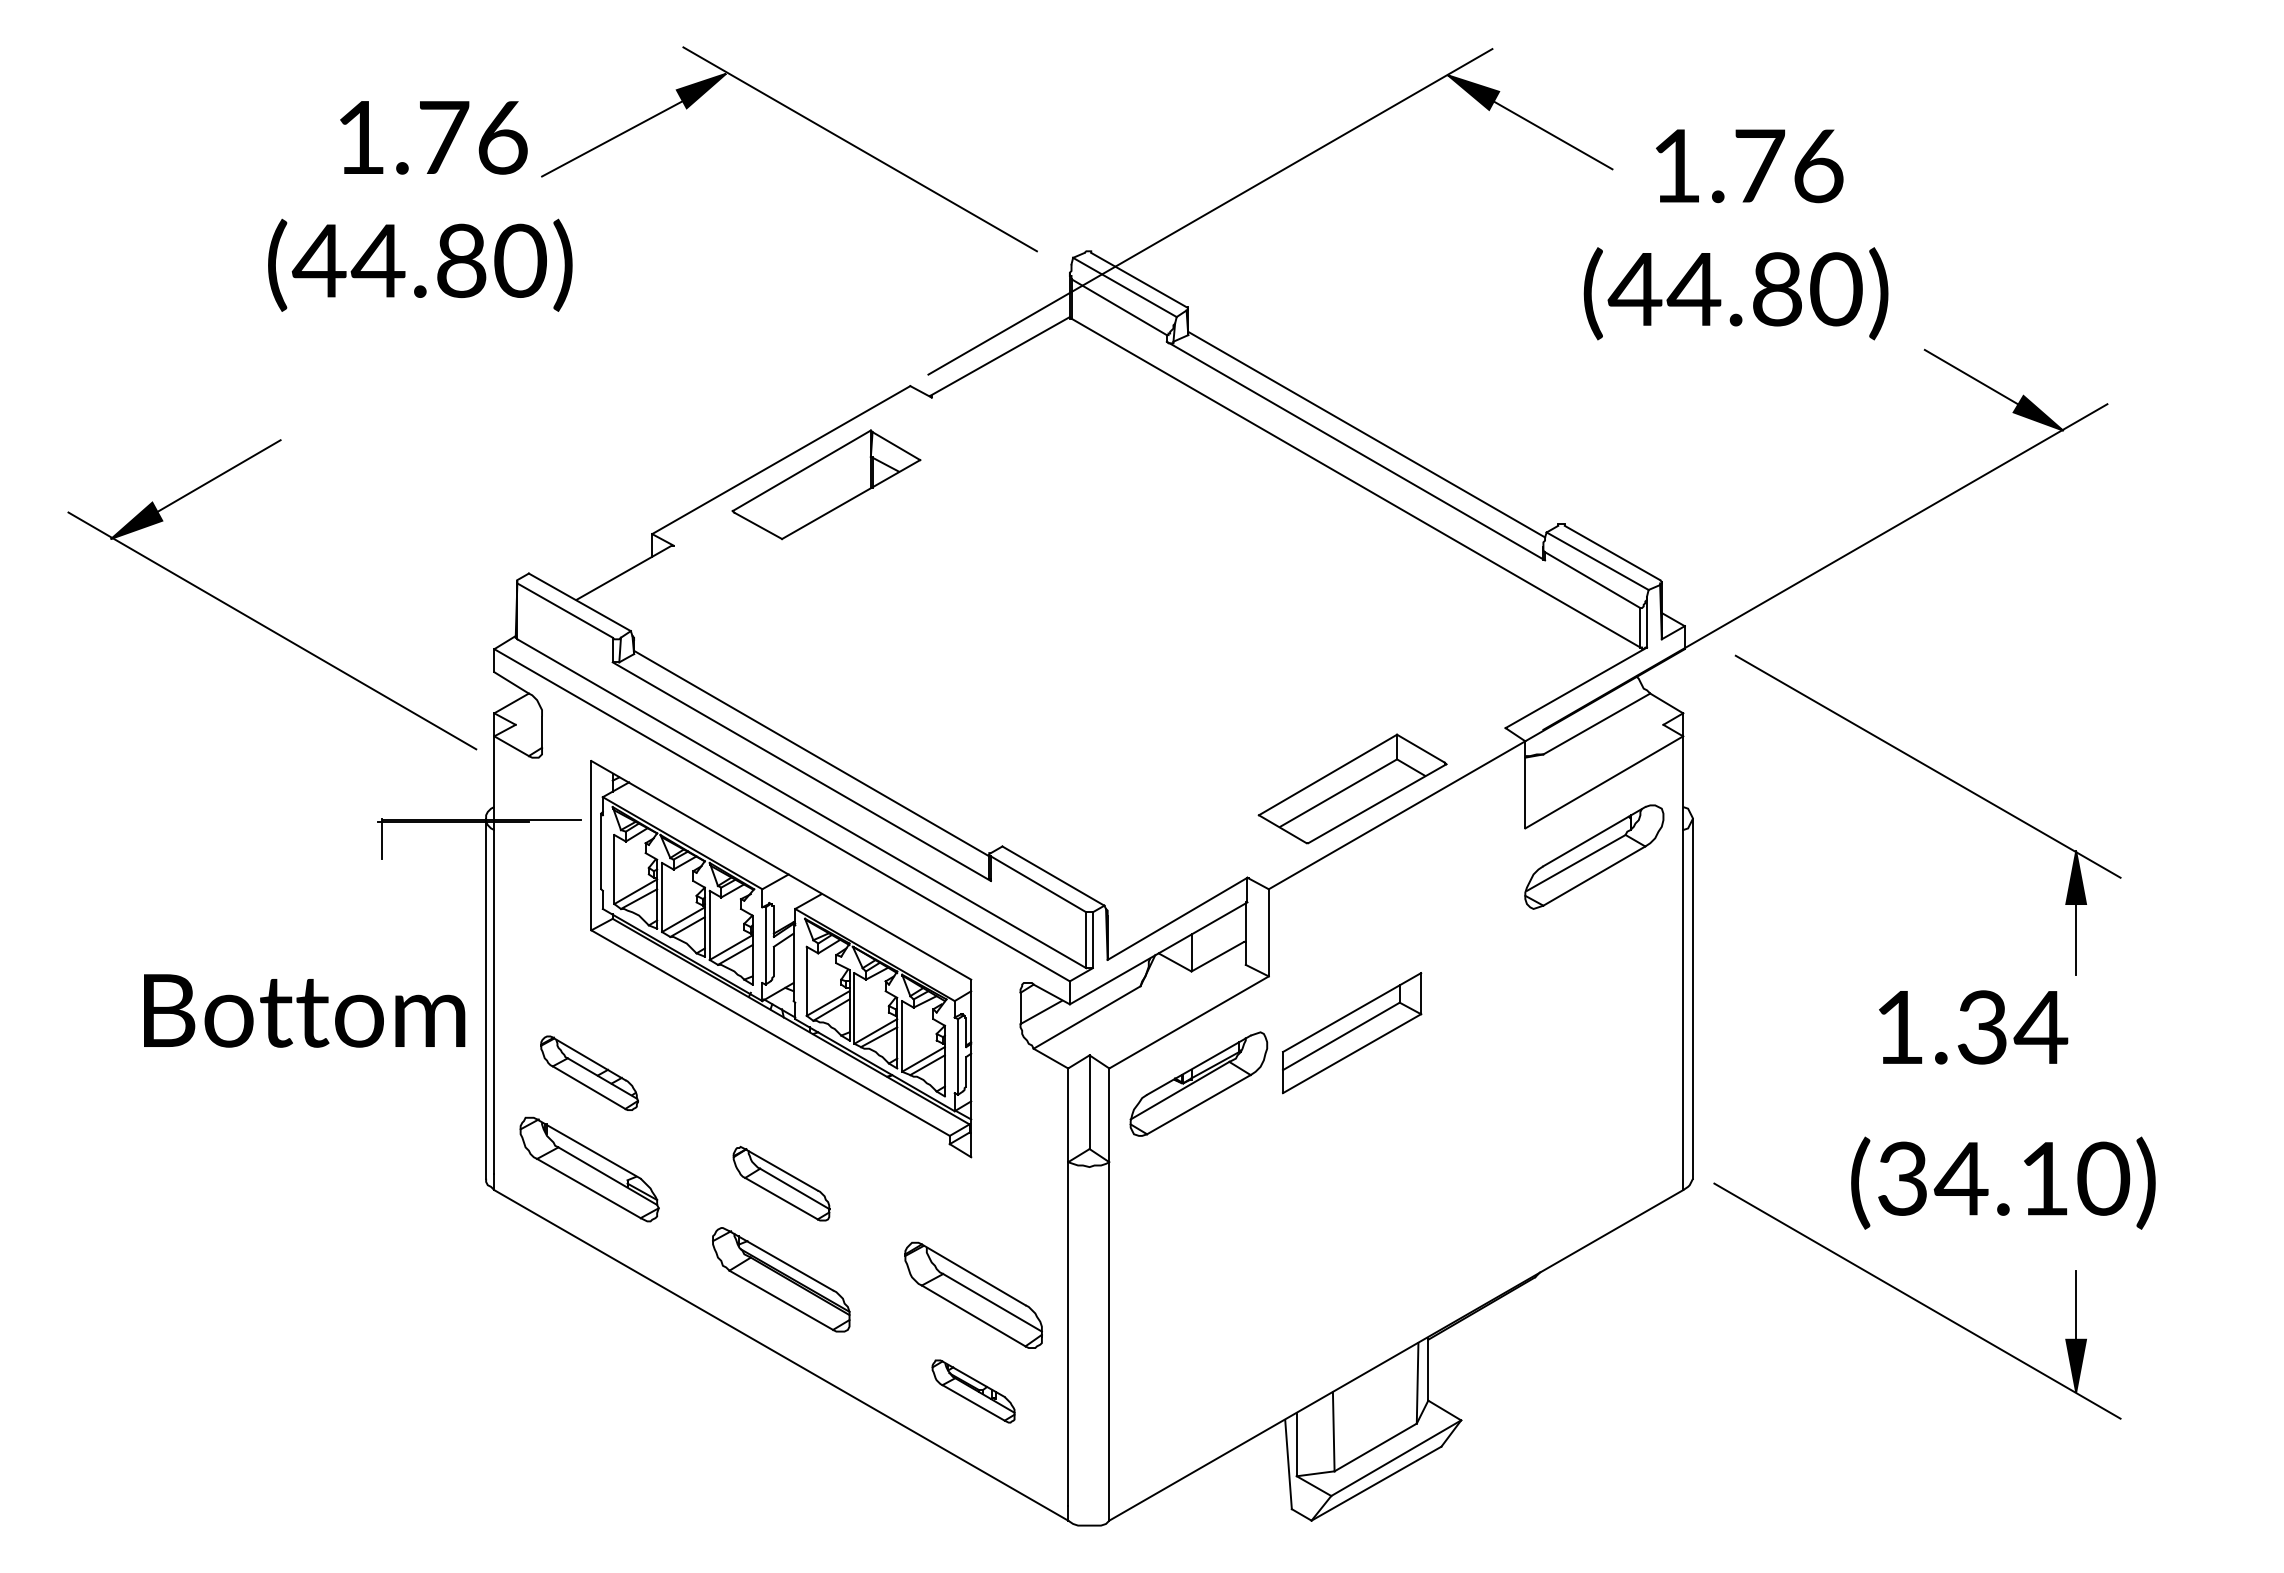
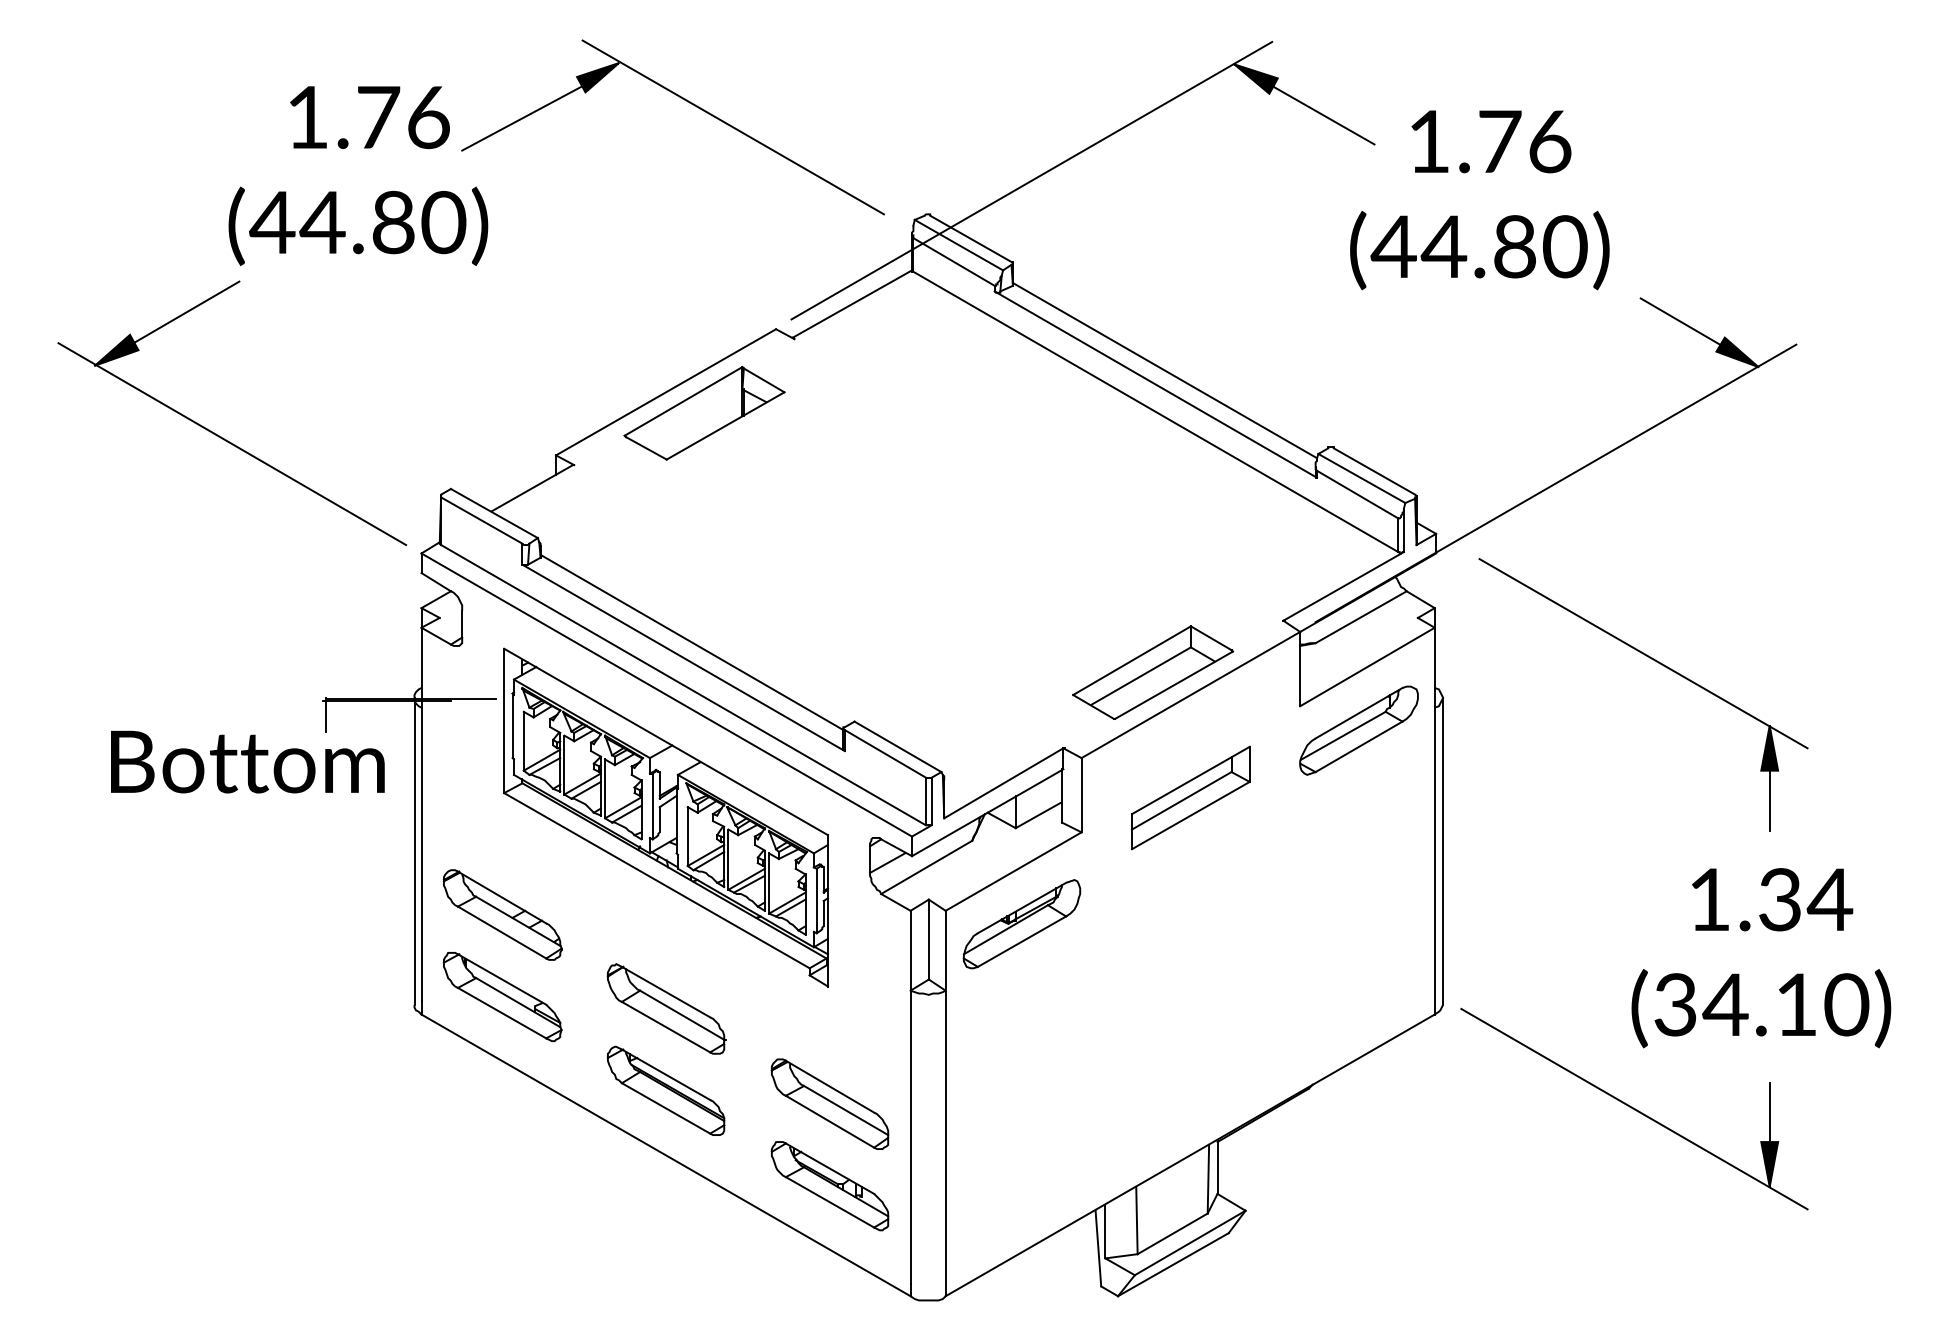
part: (258, 621) -> (220, 436), moved
text: (304, 1010) -> (247, 761), moved
text: (1973, 1027) -> (1772, 899), moved
part: (1352, 1033) -> (1191, 798), moved
part: (589, 1072) -> (502, 914), size x1.43
text: (2003, 1182) -> (1761, 1008), moved
part: (781, 1183) -> (666, 1008), size x1.43
part: (973, 1391) -> (829, 1186), size x1.67

